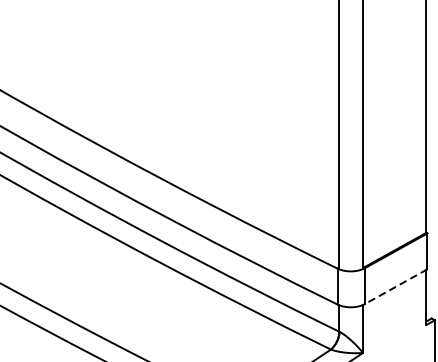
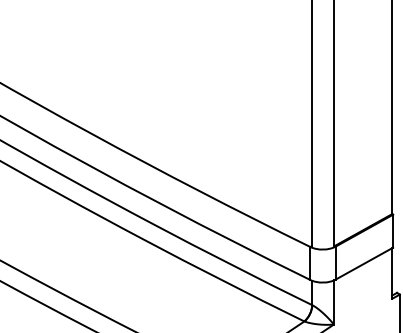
line: (396, 286) -> (364, 263), dashed -> solid

